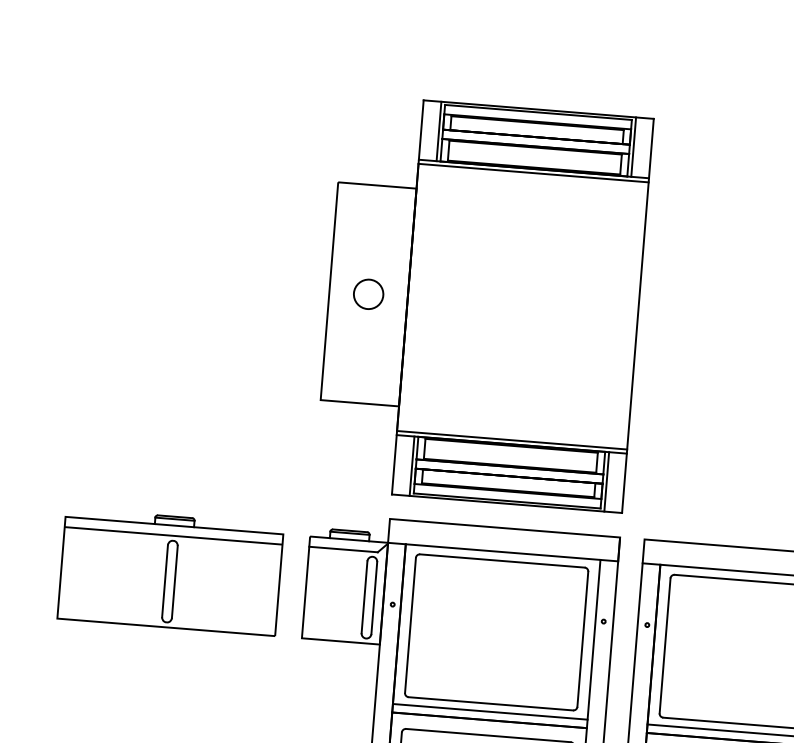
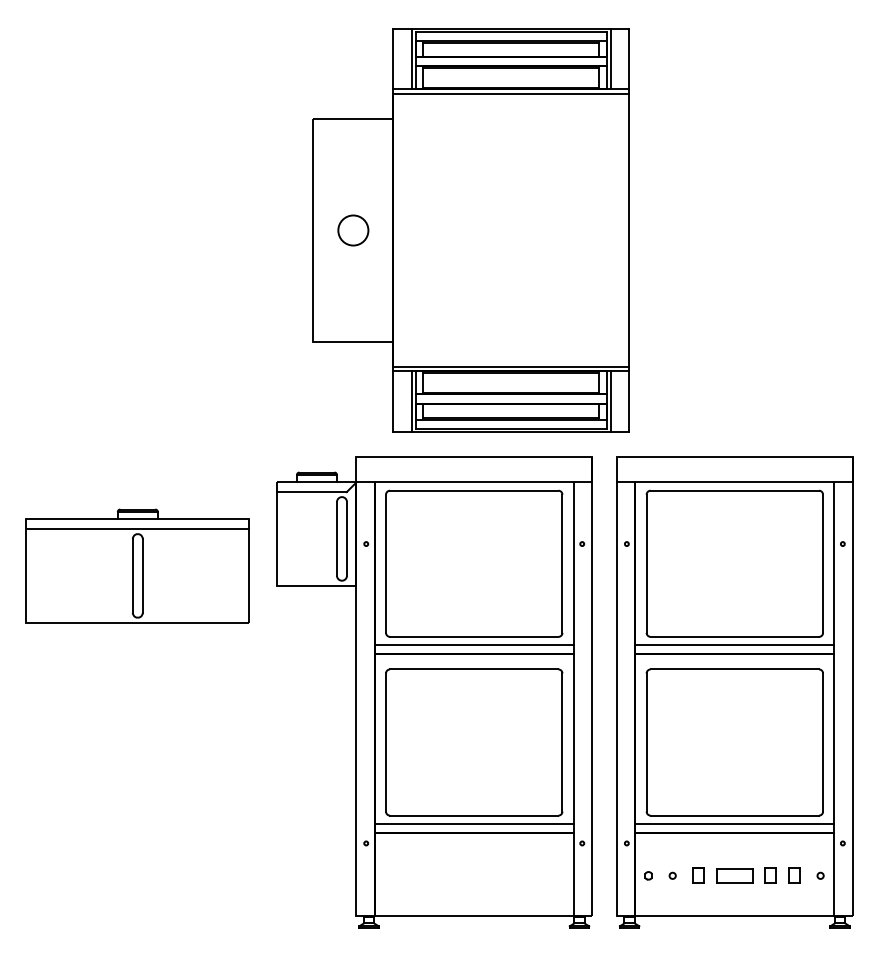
part: (483, 303) -> (470, 230), moved
part: (170, 571) -> (137, 565), moved

